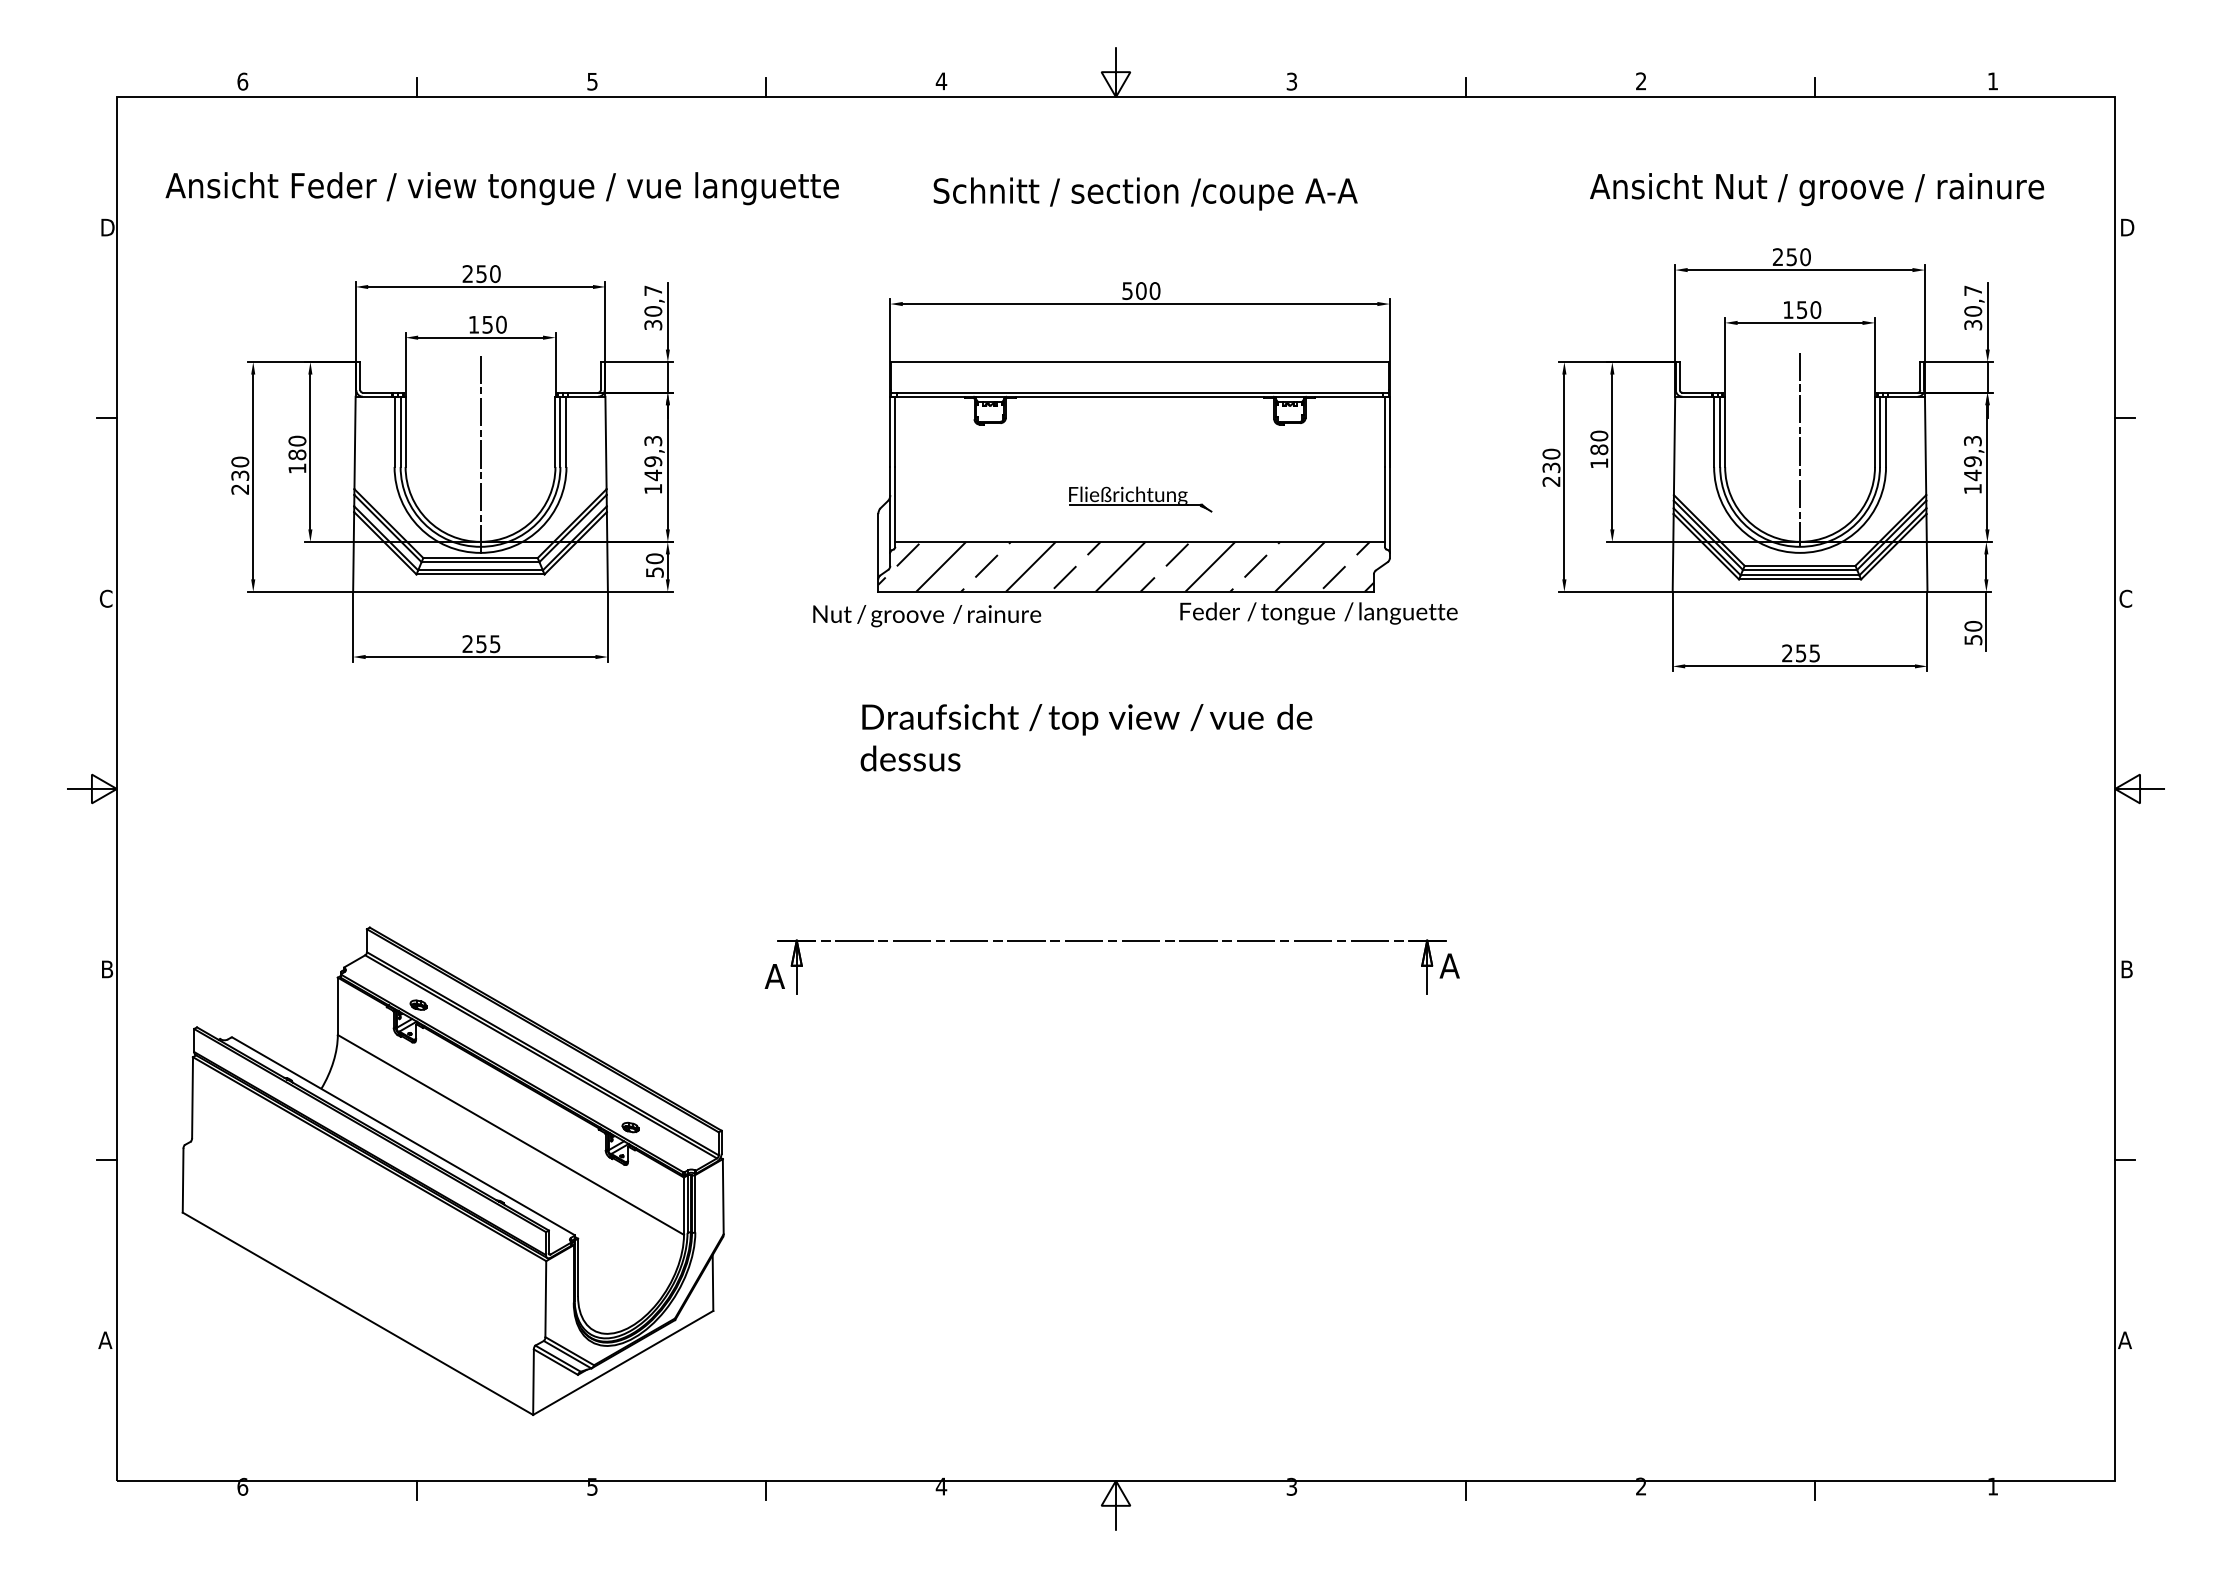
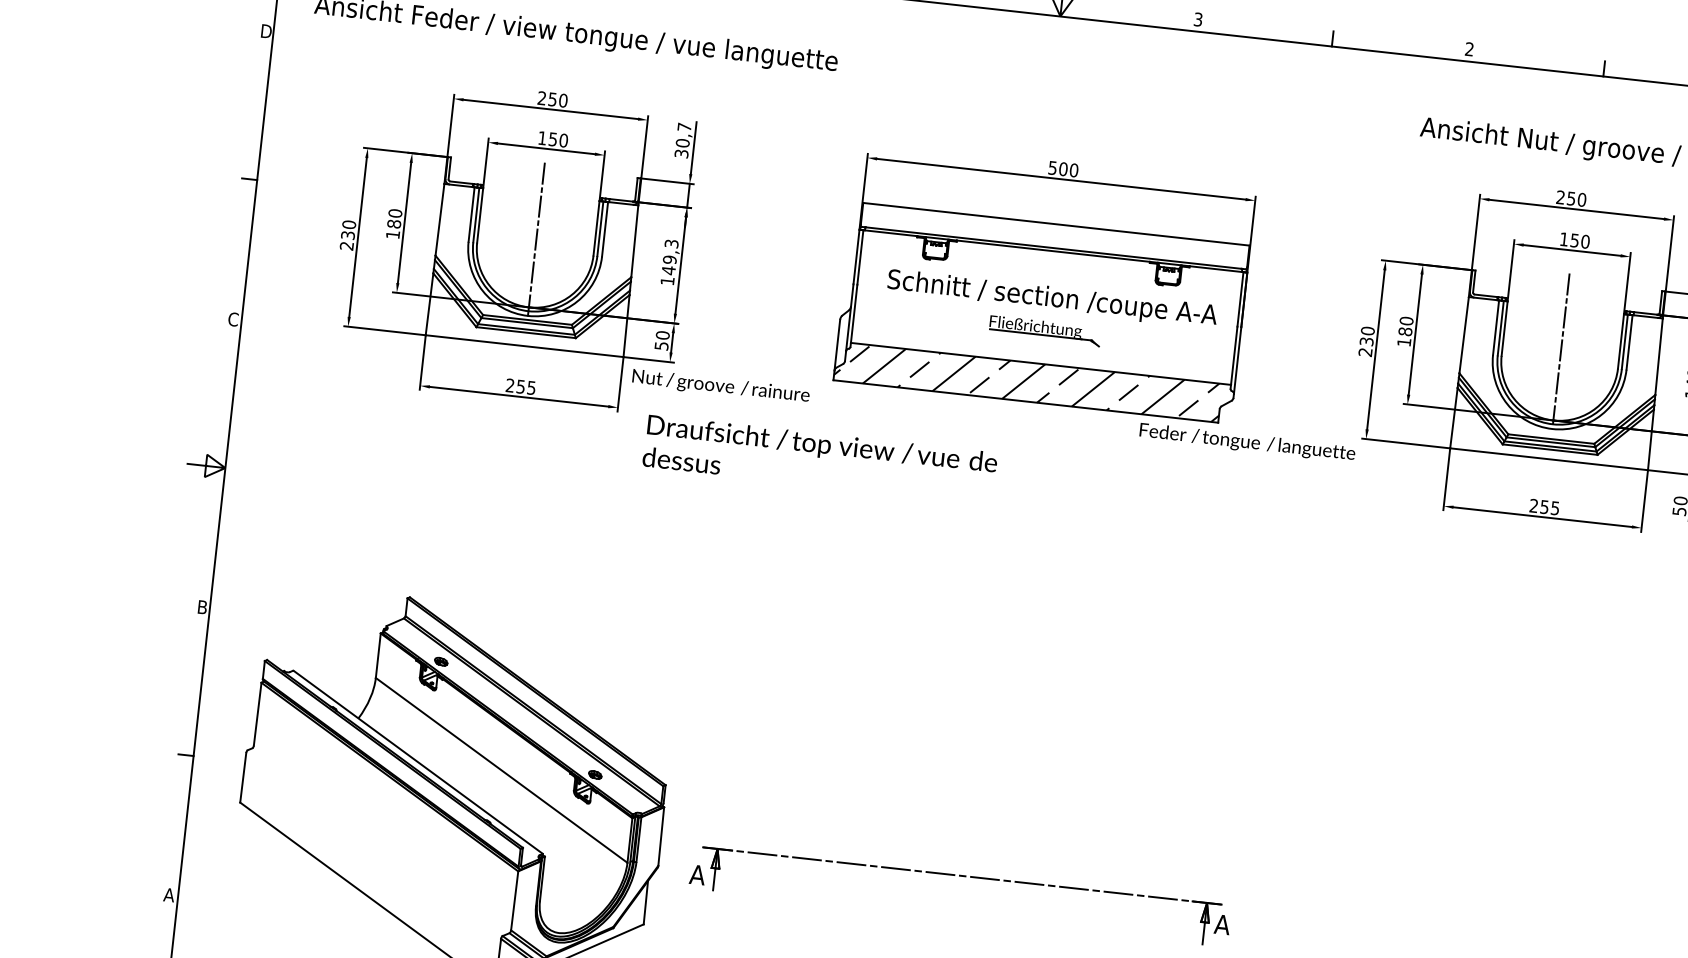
text: (1145, 193) -> (1052, 298), moved
text: (1318, 613) -> (1247, 442), moved
text: (927, 616) -> (721, 387), moved
text: (1086, 737) -> (820, 459), moved
part: (1111, 941) -> (961, 876), moved

